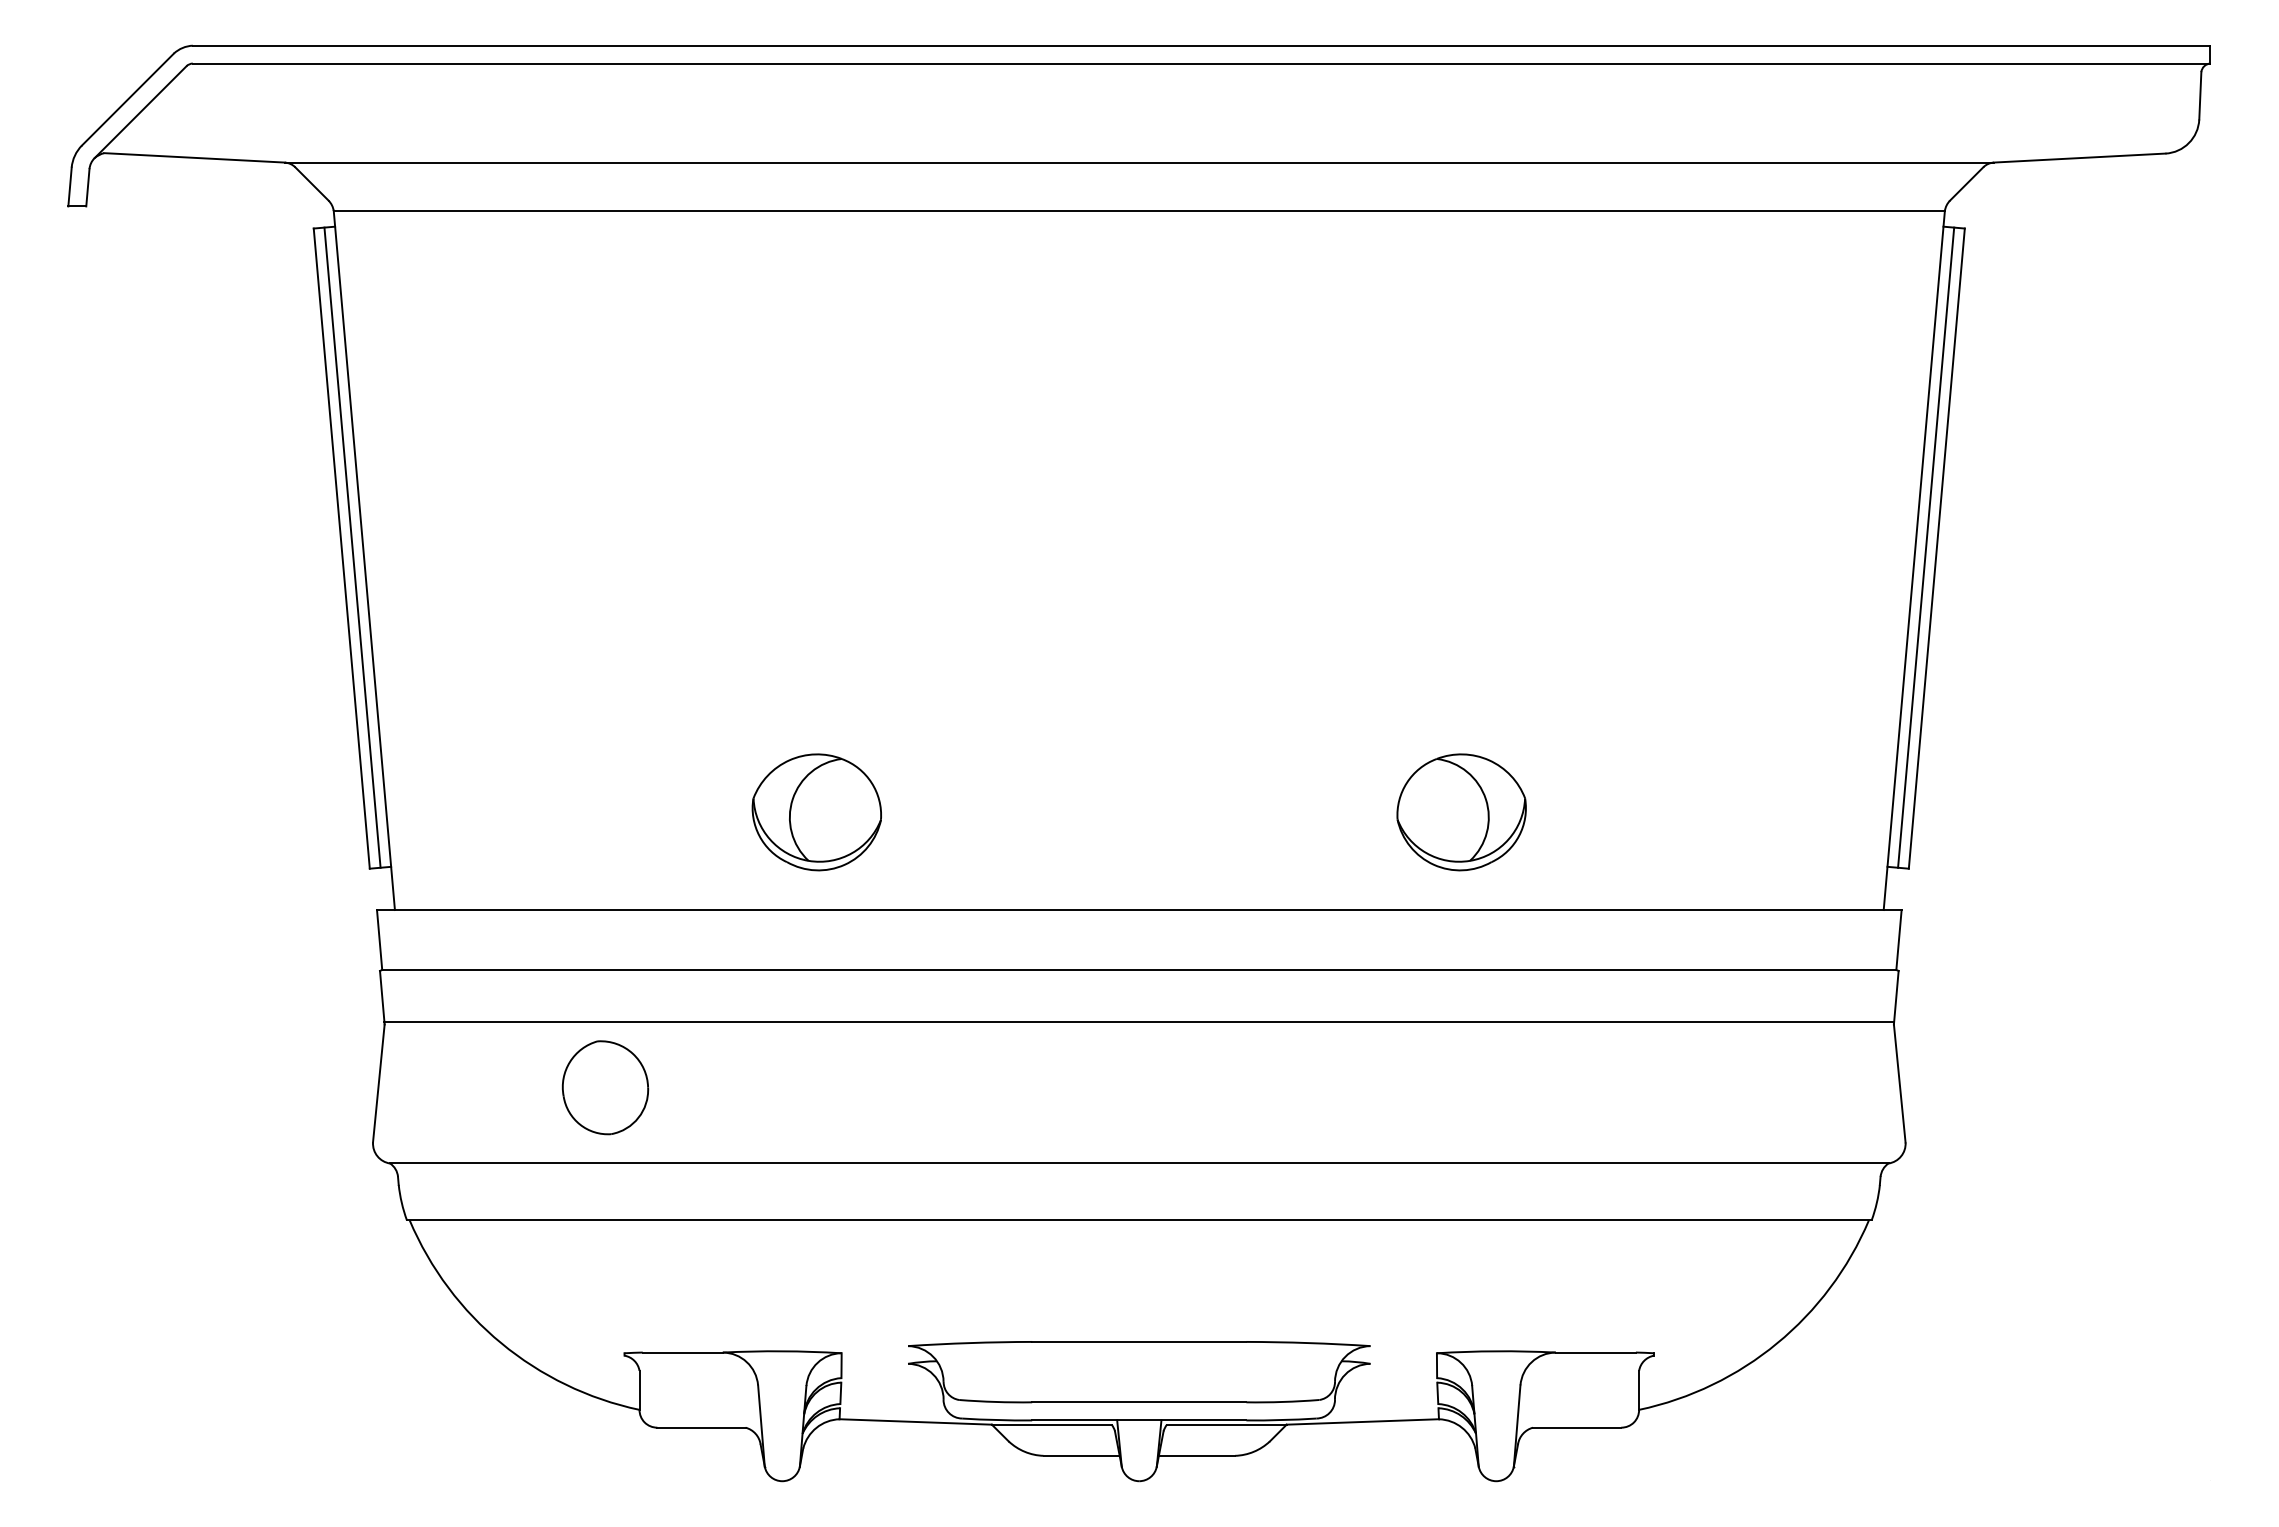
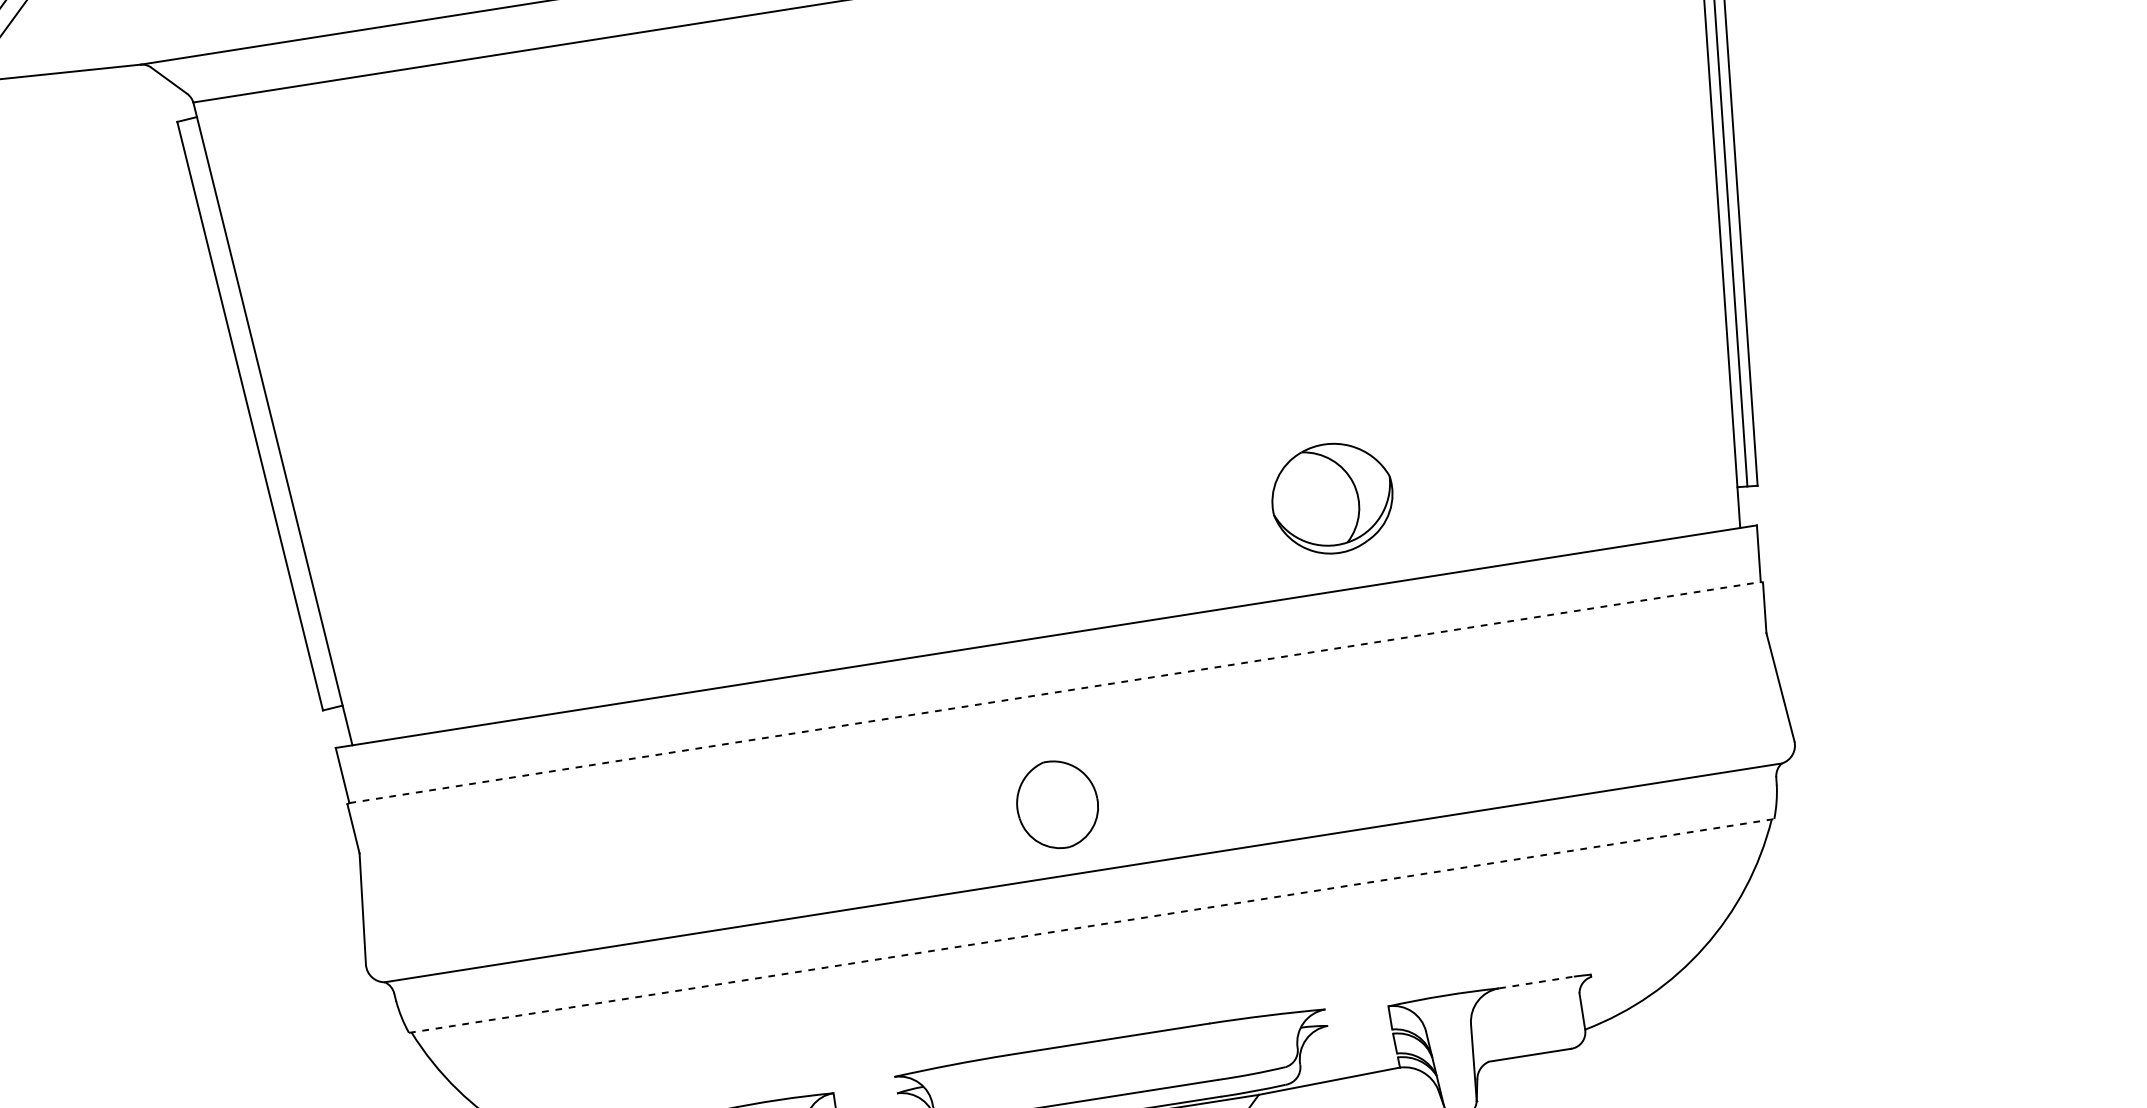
line: (352, 547) -> (259, 413), removed
part: (816, 812) -> (731, 592), removed
line: (1139, 970) -> (1055, 692), solid -> dashed
line: (1139, 1021) -> (1062, 740), removed
part: (605, 1087) -> (1057, 804), moved
line: (1139, 1220) -> (1091, 926), solid -> dashed
line: (1596, 1352) -> (1537, 982), solid -> dashed

